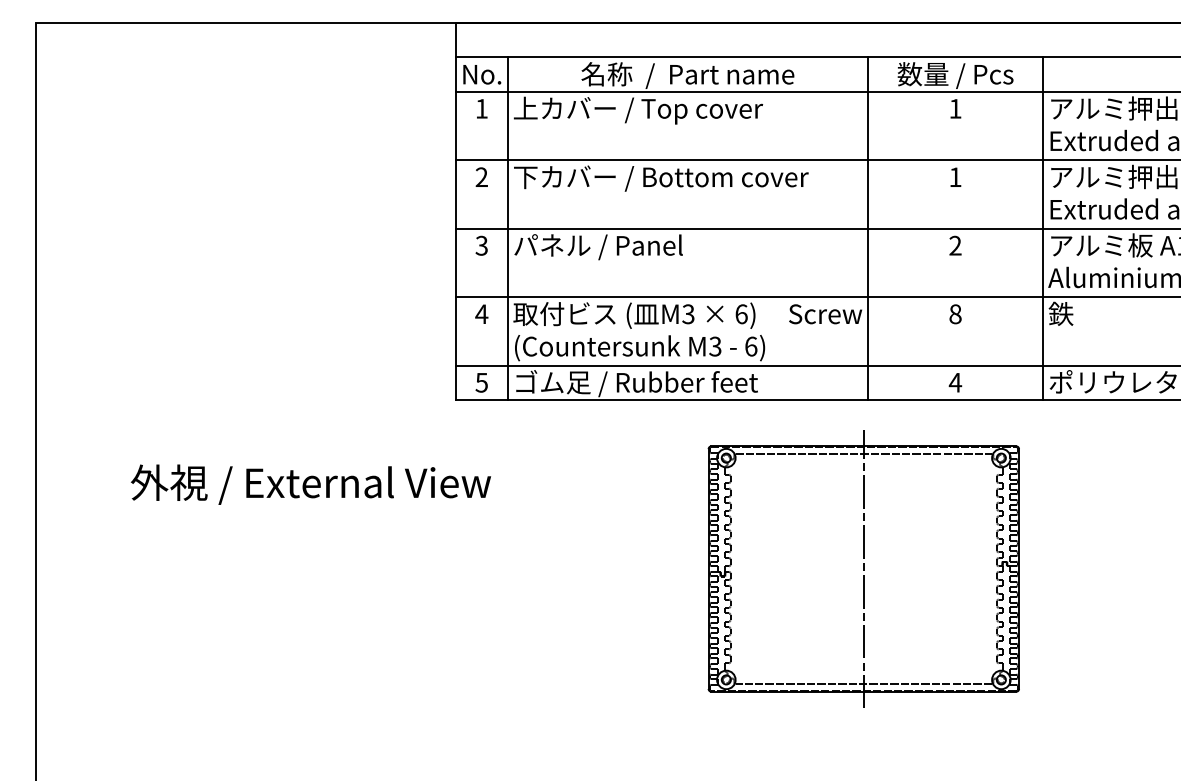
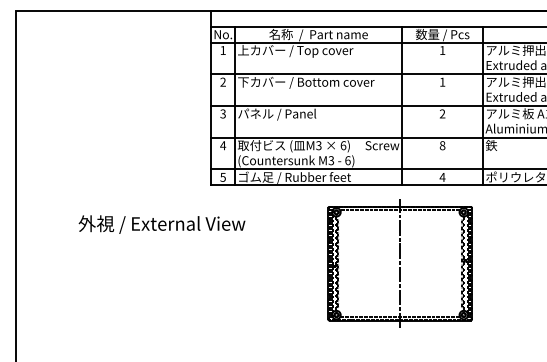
text: (309, 484) -> (161, 224), moved

